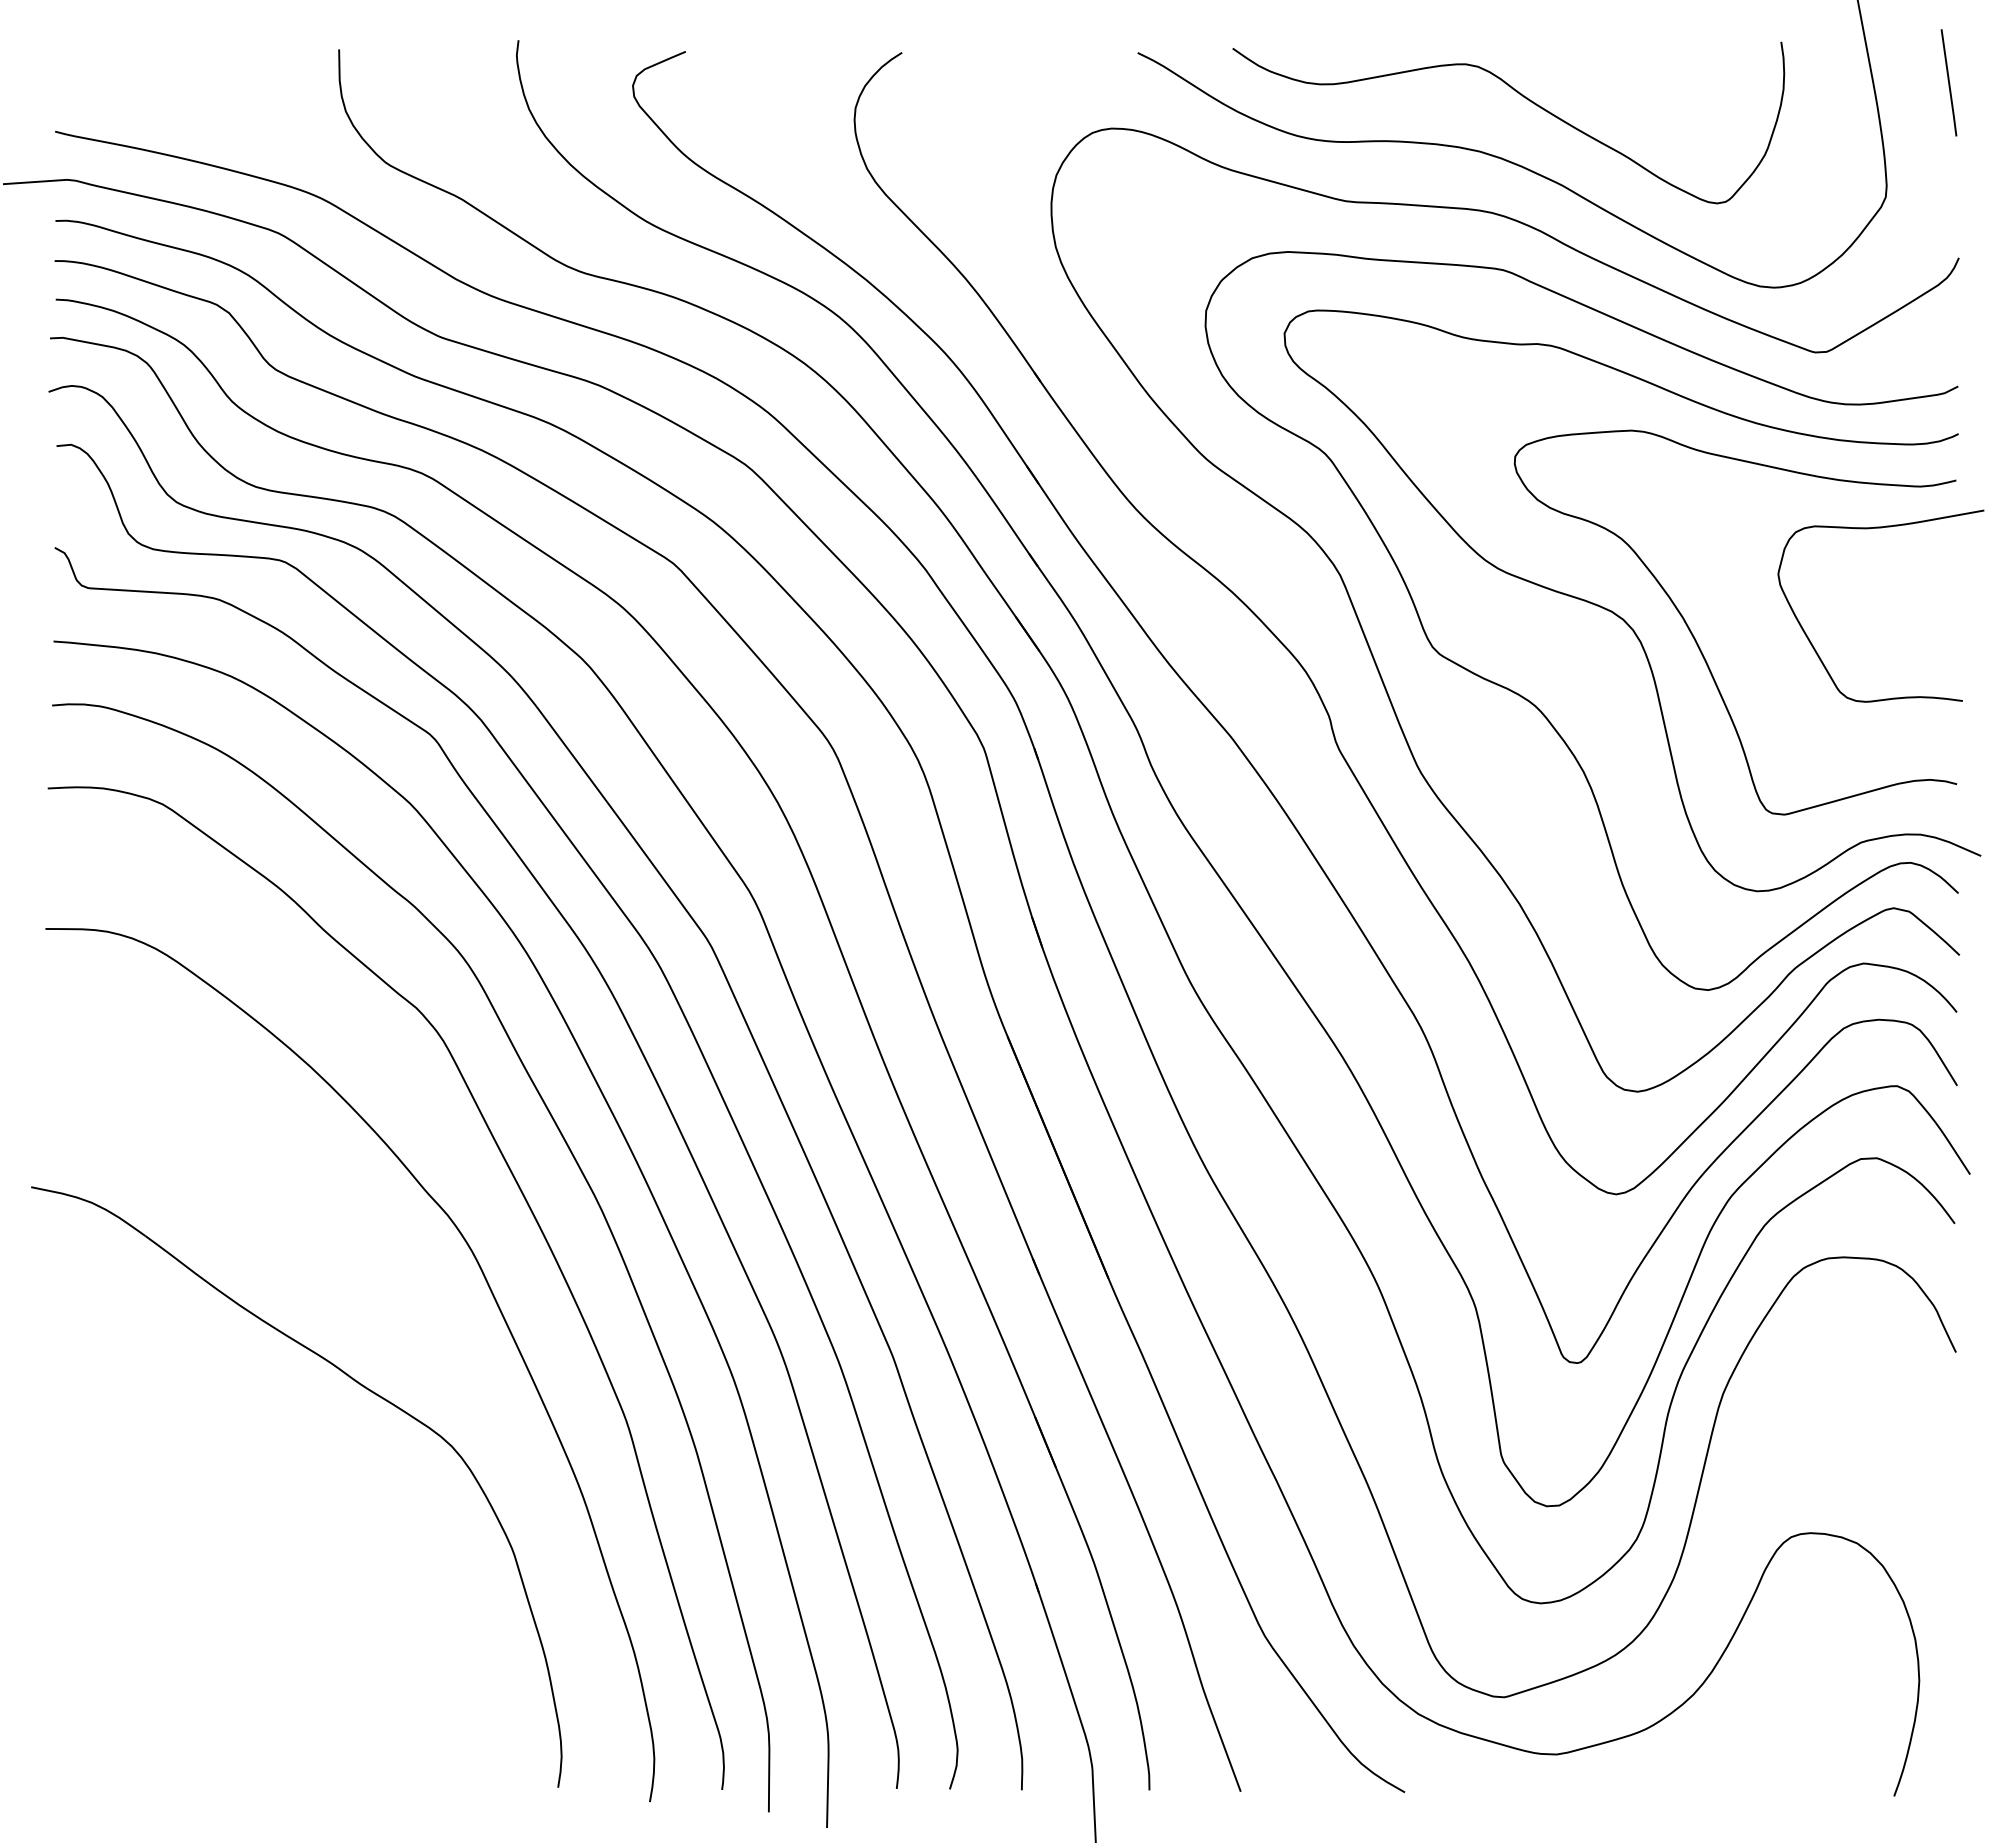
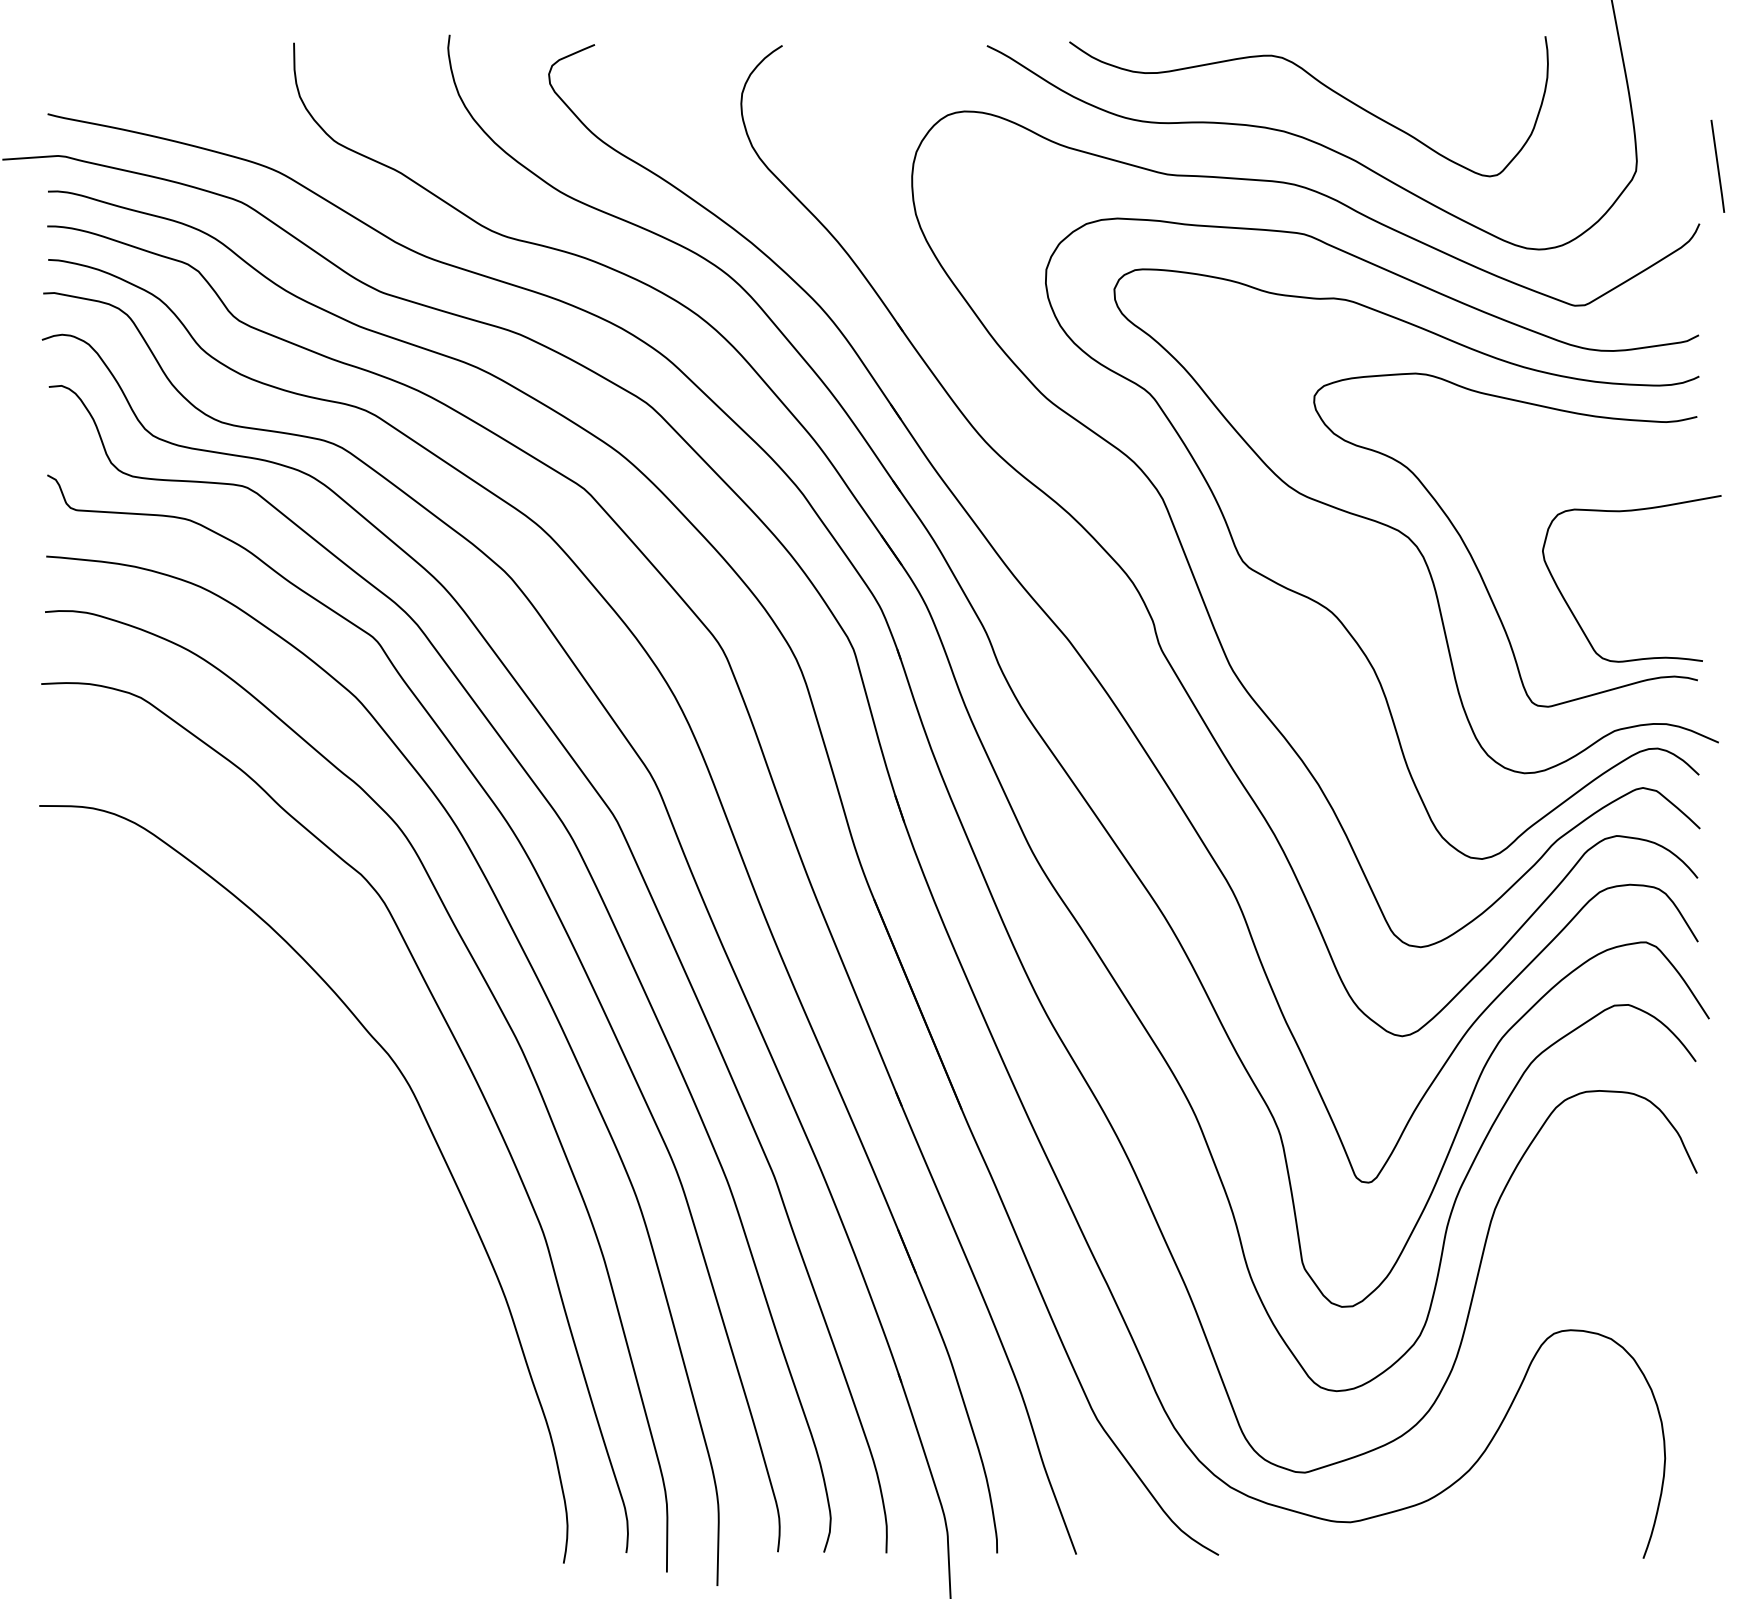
line: (1948, 82) -> (1717, 166), moved
curve: (1869, 529) -> (1621, 512), moved
part: (363, 1387) -> (315, 1203), removed

